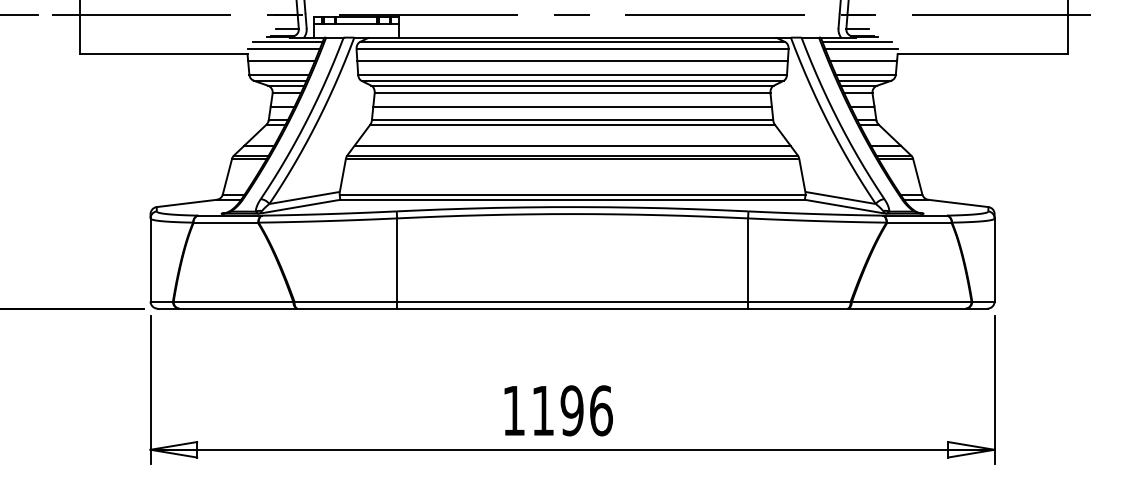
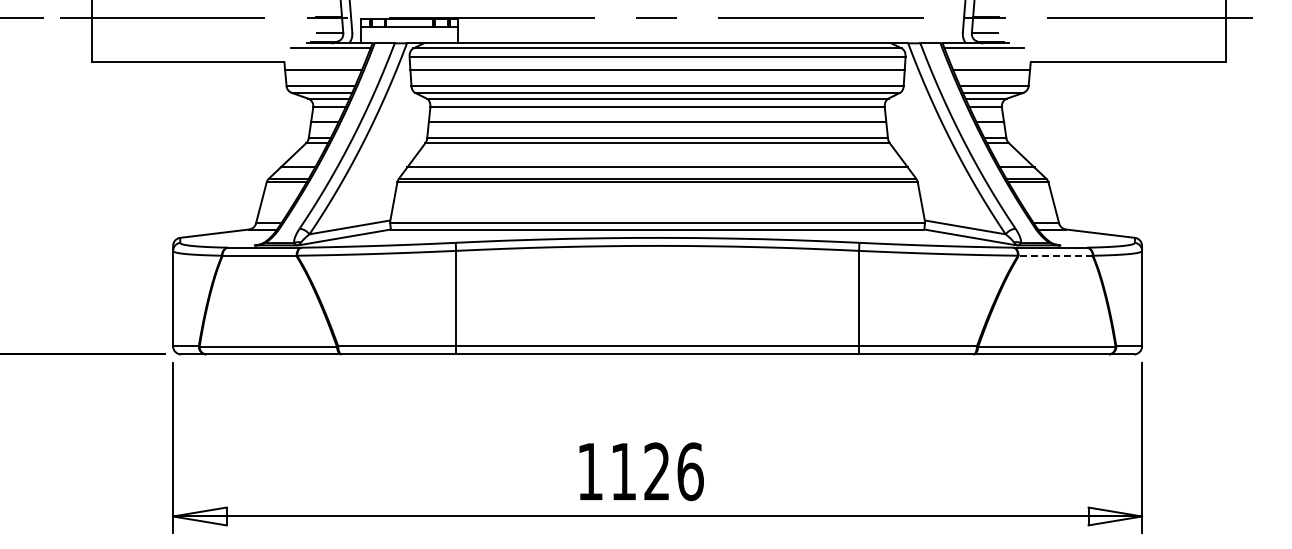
line: (283, 49) -> (325, 56), removed
line: (860, 49) -> (988, 56), removed
line: (919, 223) -> (1055, 256), solid -> dashed
text: (571, 410) -> (656, 471), 1196 -> 1126

